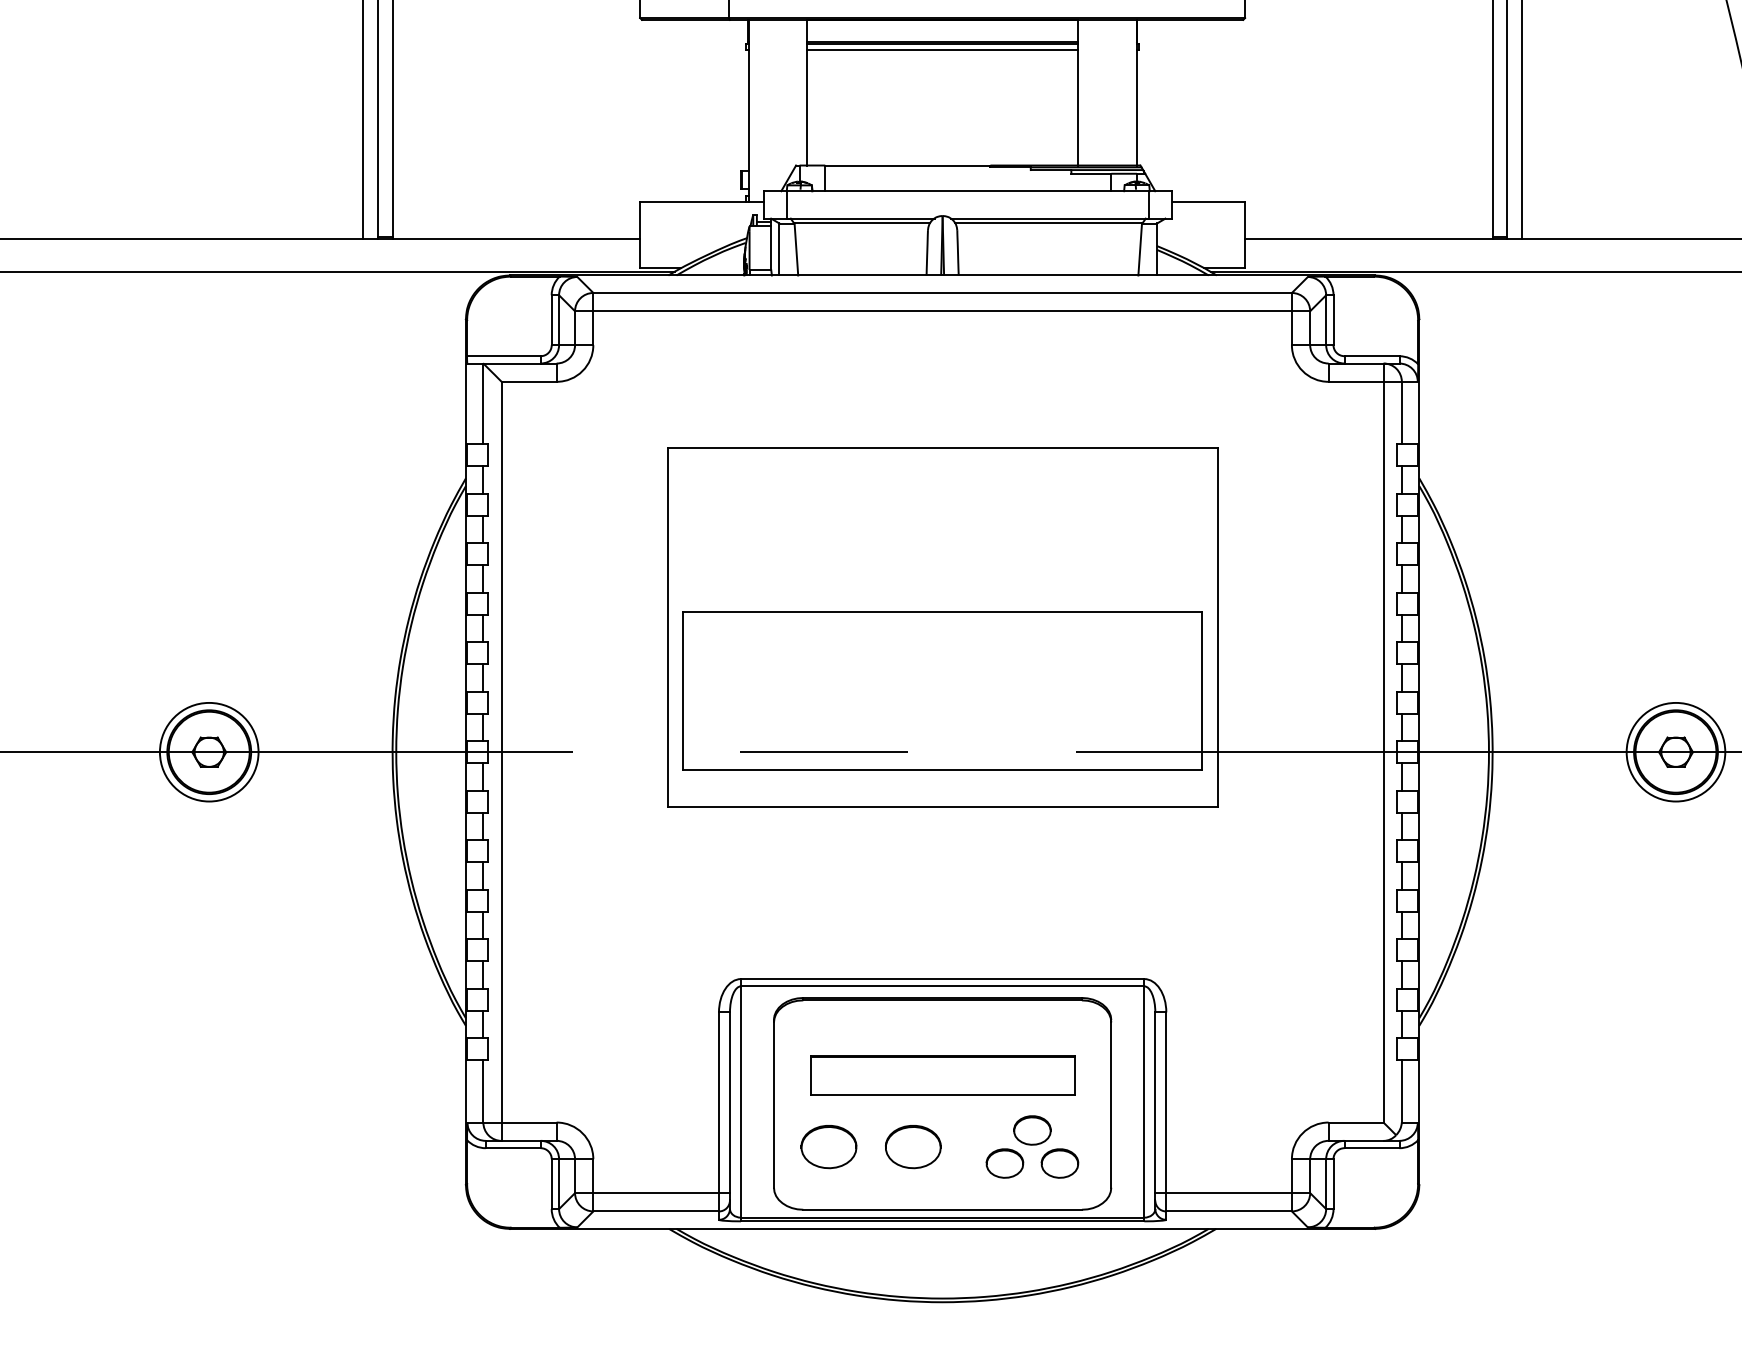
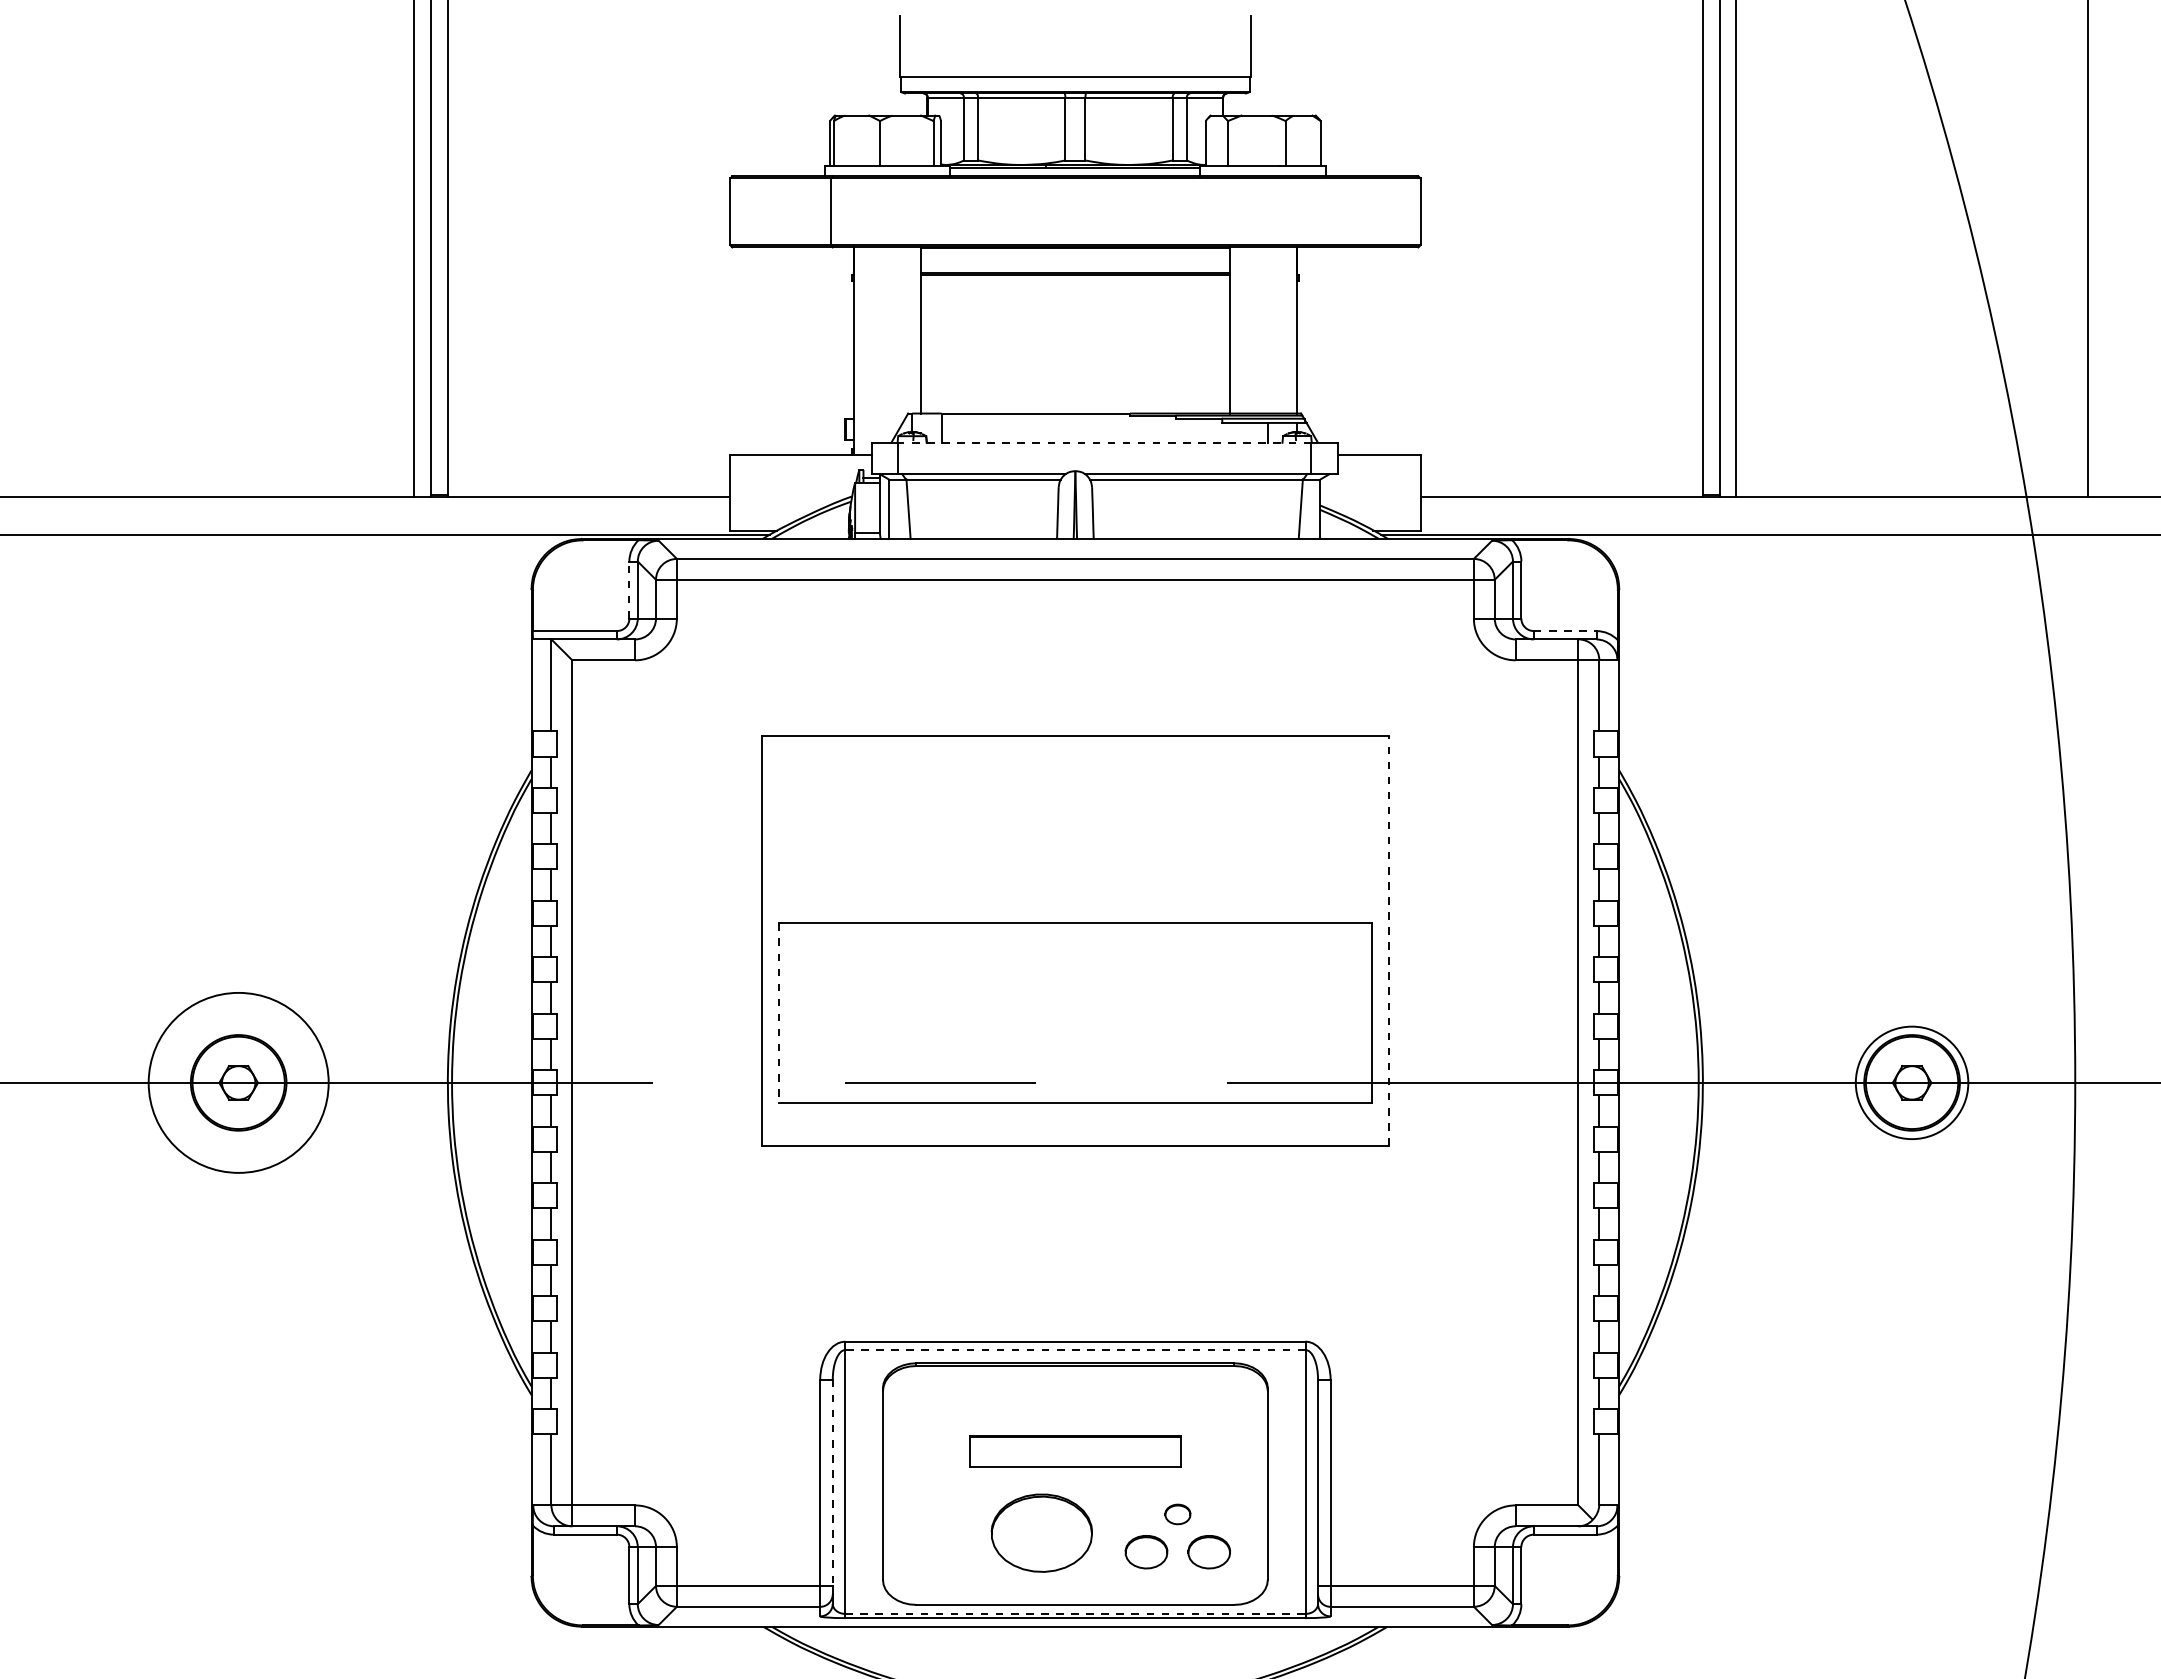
line: (942, 49) -> (1075, 281), removed
line: (968, 190) -> (1104, 442), solid -> dashed
line: (551, 319) -> (629, 589), solid -> dashed
line: (1372, 356) -> (1565, 631), solid -> dashed
line: (1217, 627) -> (1389, 940), solid -> dashed
line: (682, 691) -> (778, 1013), solid -> dashed
circle: (209, 751) -> (238, 1082), size x1.6
line: (941, 986) -> (1074, 1350), solid -> dashed
part: (942, 1075) -> (1075, 1451), size x0.7
line: (729, 1103) -> (832, 1483), solid -> dashed
part: (1032, 1130) -> (1177, 1514), size x0.6
part: (828, 1147) -> (945, 1533), removed
part: (912, 1147) -> (1041, 1533), size x1.6
line: (942, 1217) -> (1075, 1613), solid -> dashed

